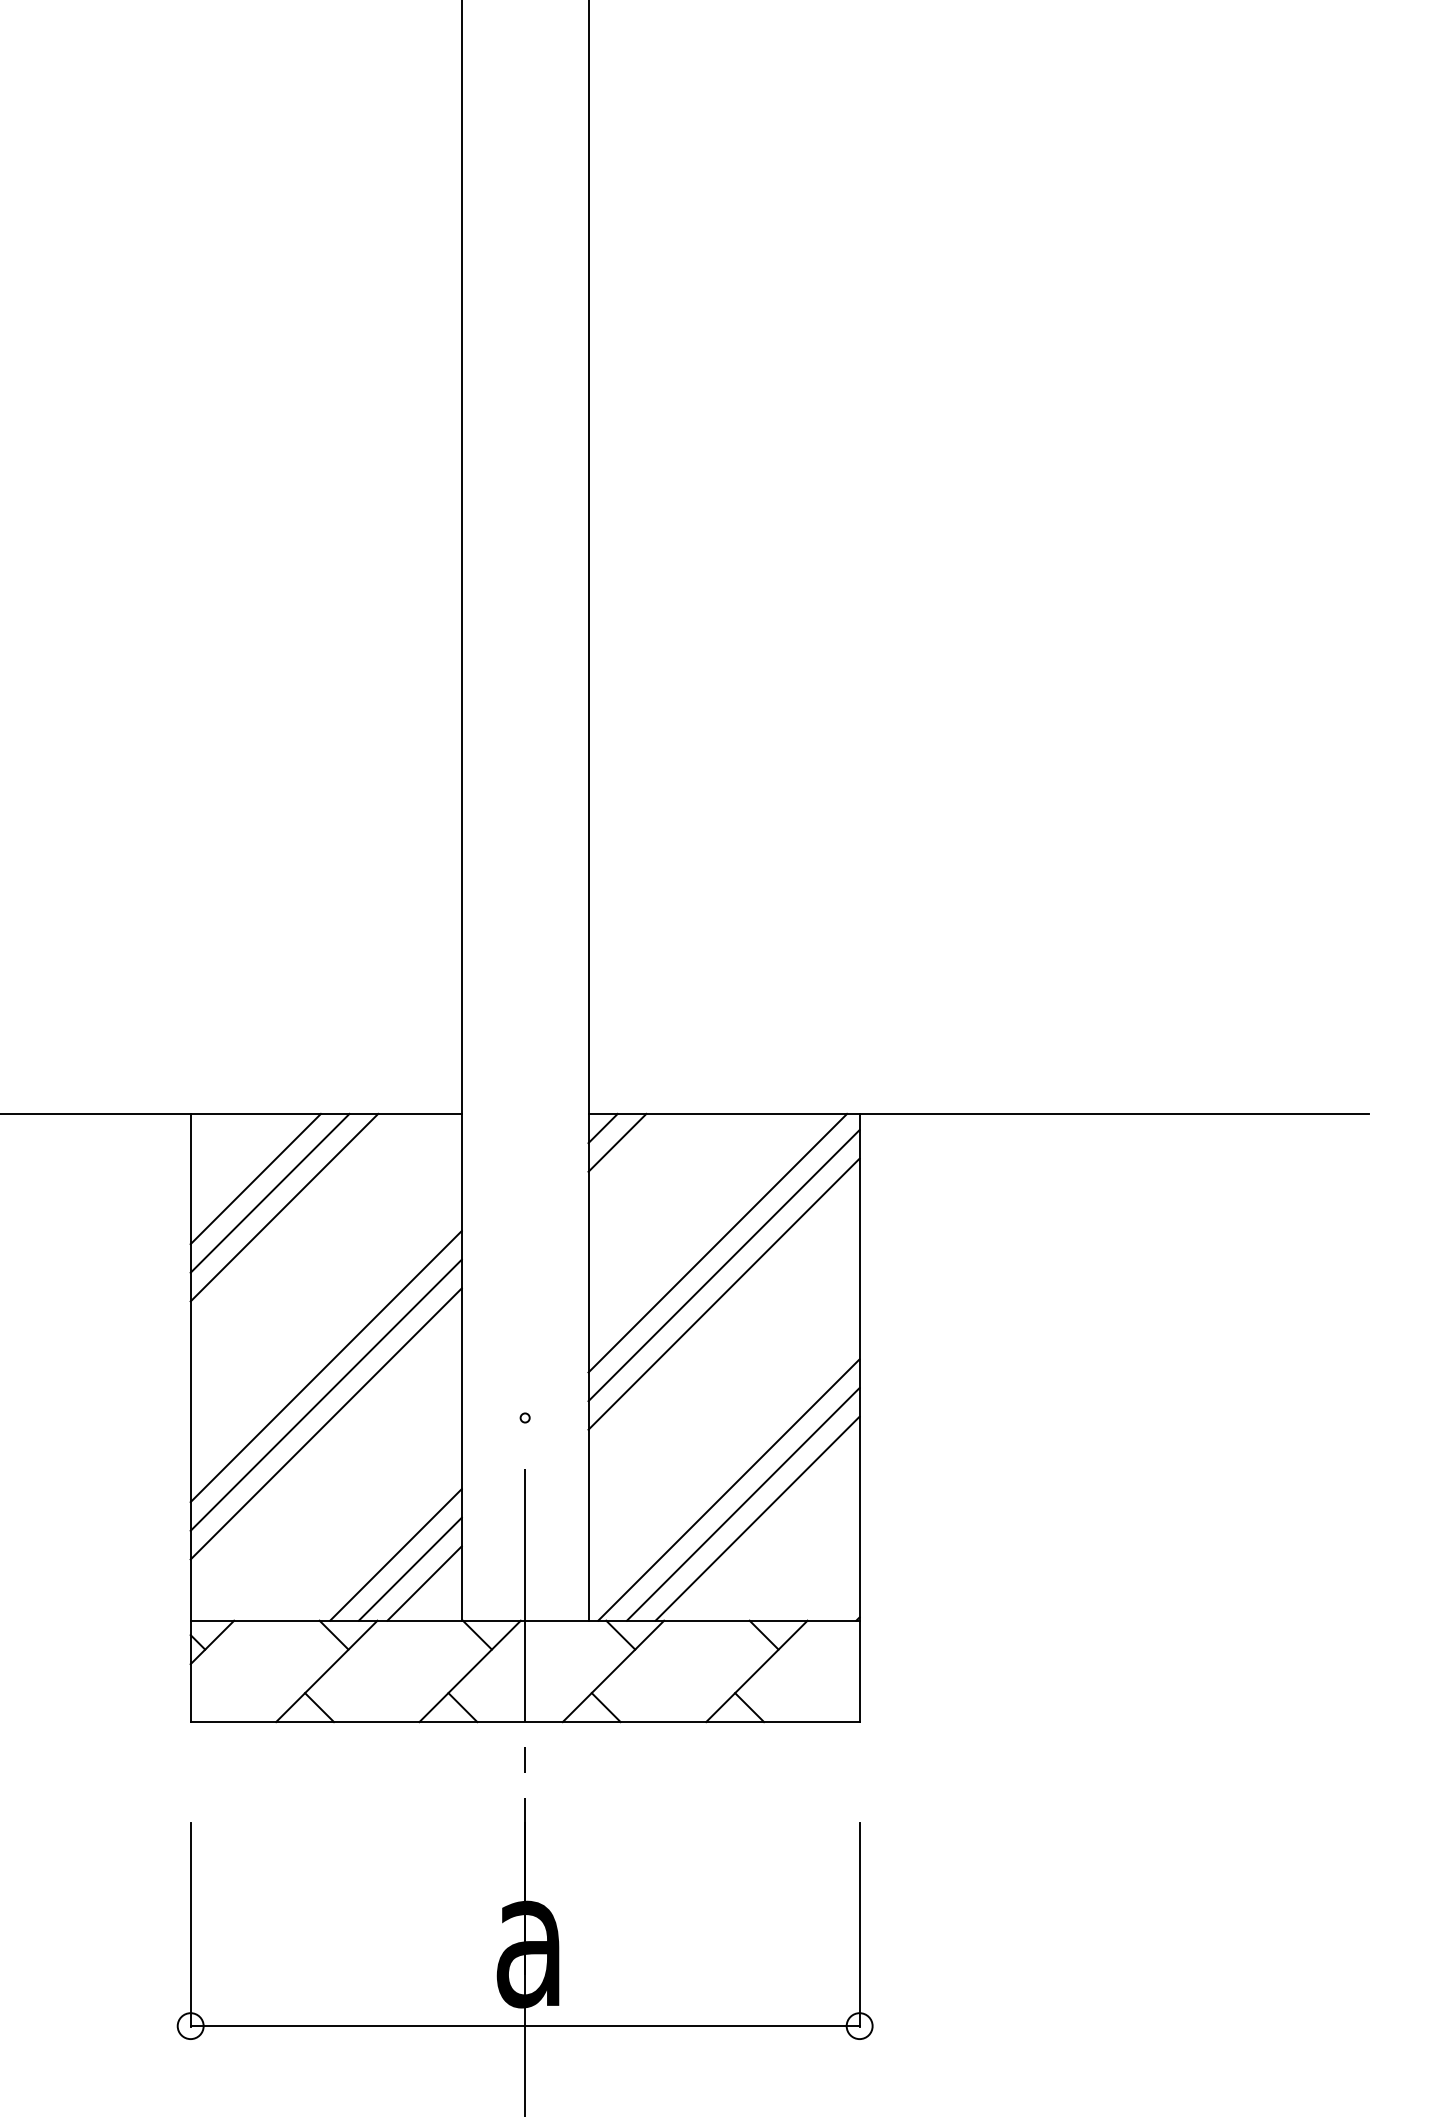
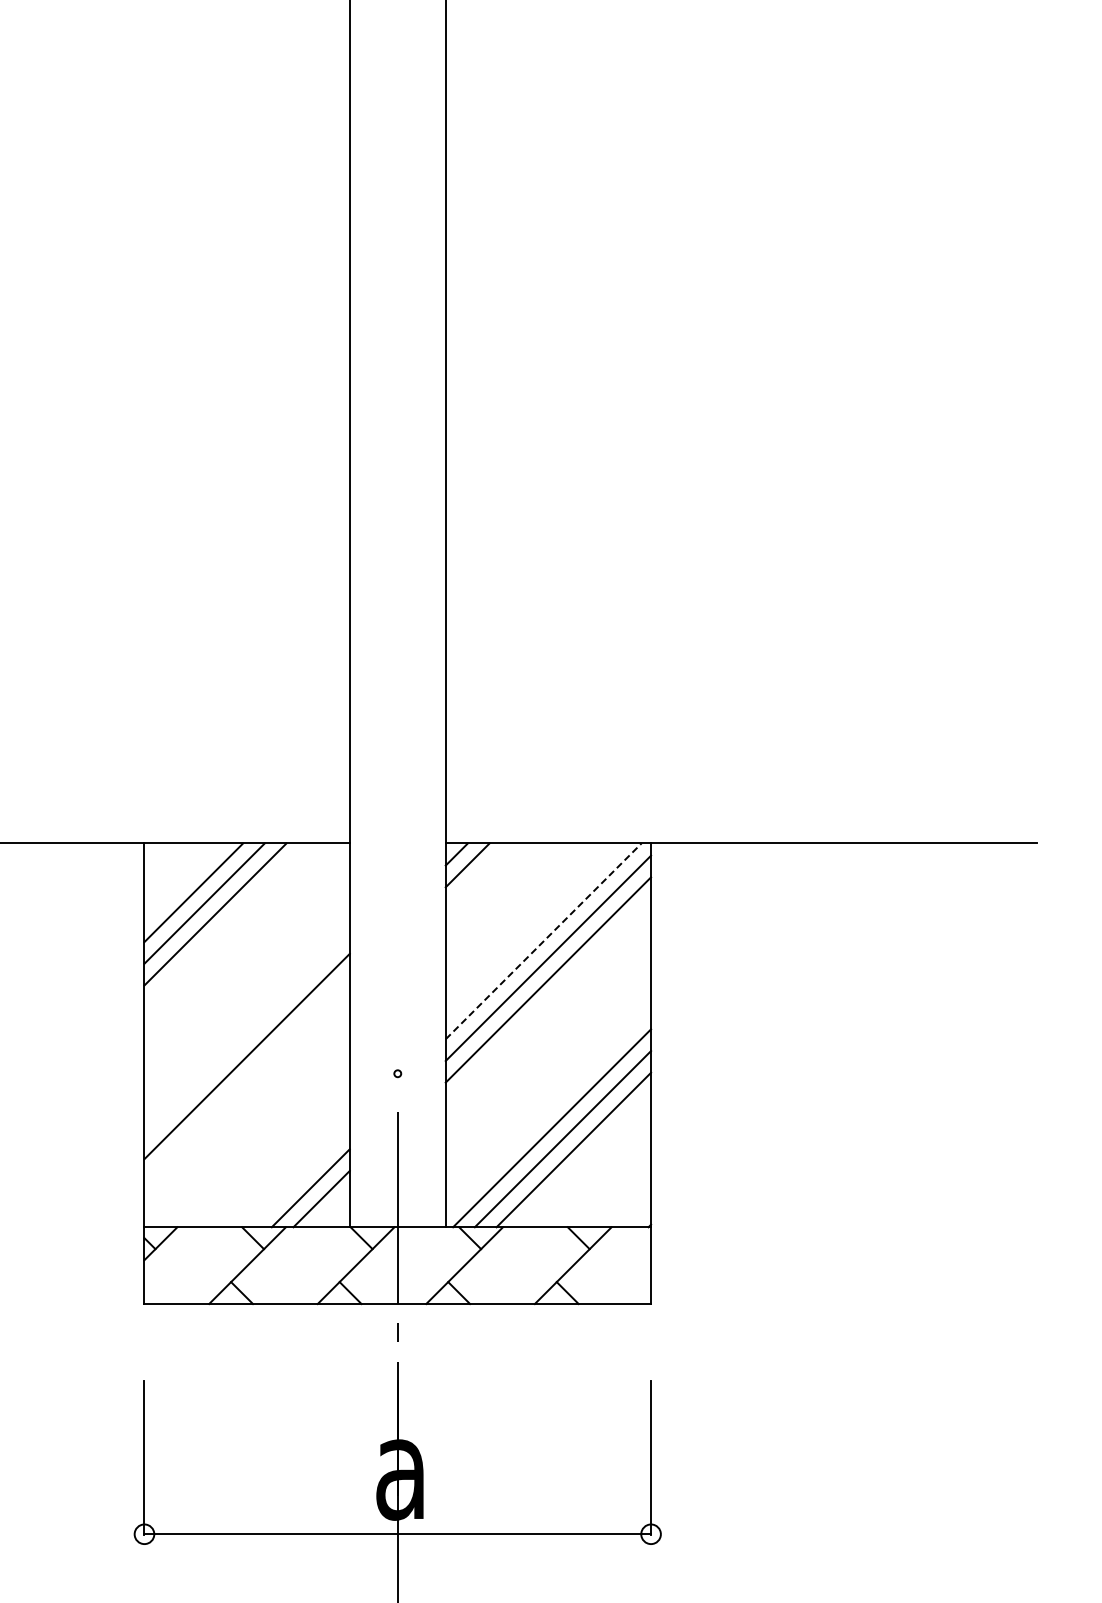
line: (718, 1243) -> (544, 941), solid -> dashed
line: (325, 1366) -> (246, 1034), removed
line: (325, 1422) -> (246, 1077), removed
line: (395, 1555) -> (299, 1177), removed

